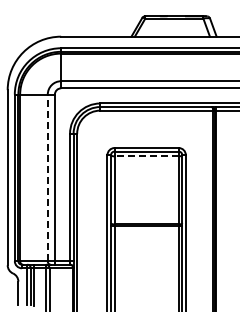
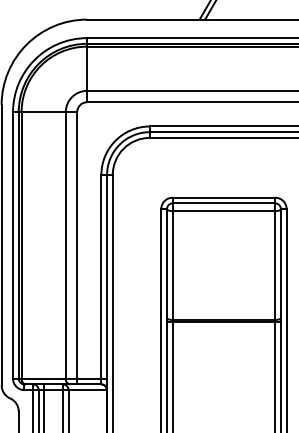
line: (146, 156) -> (223, 211), dashed -> solid
line: (47, 177) -> (65, 244), dashed -> solid

